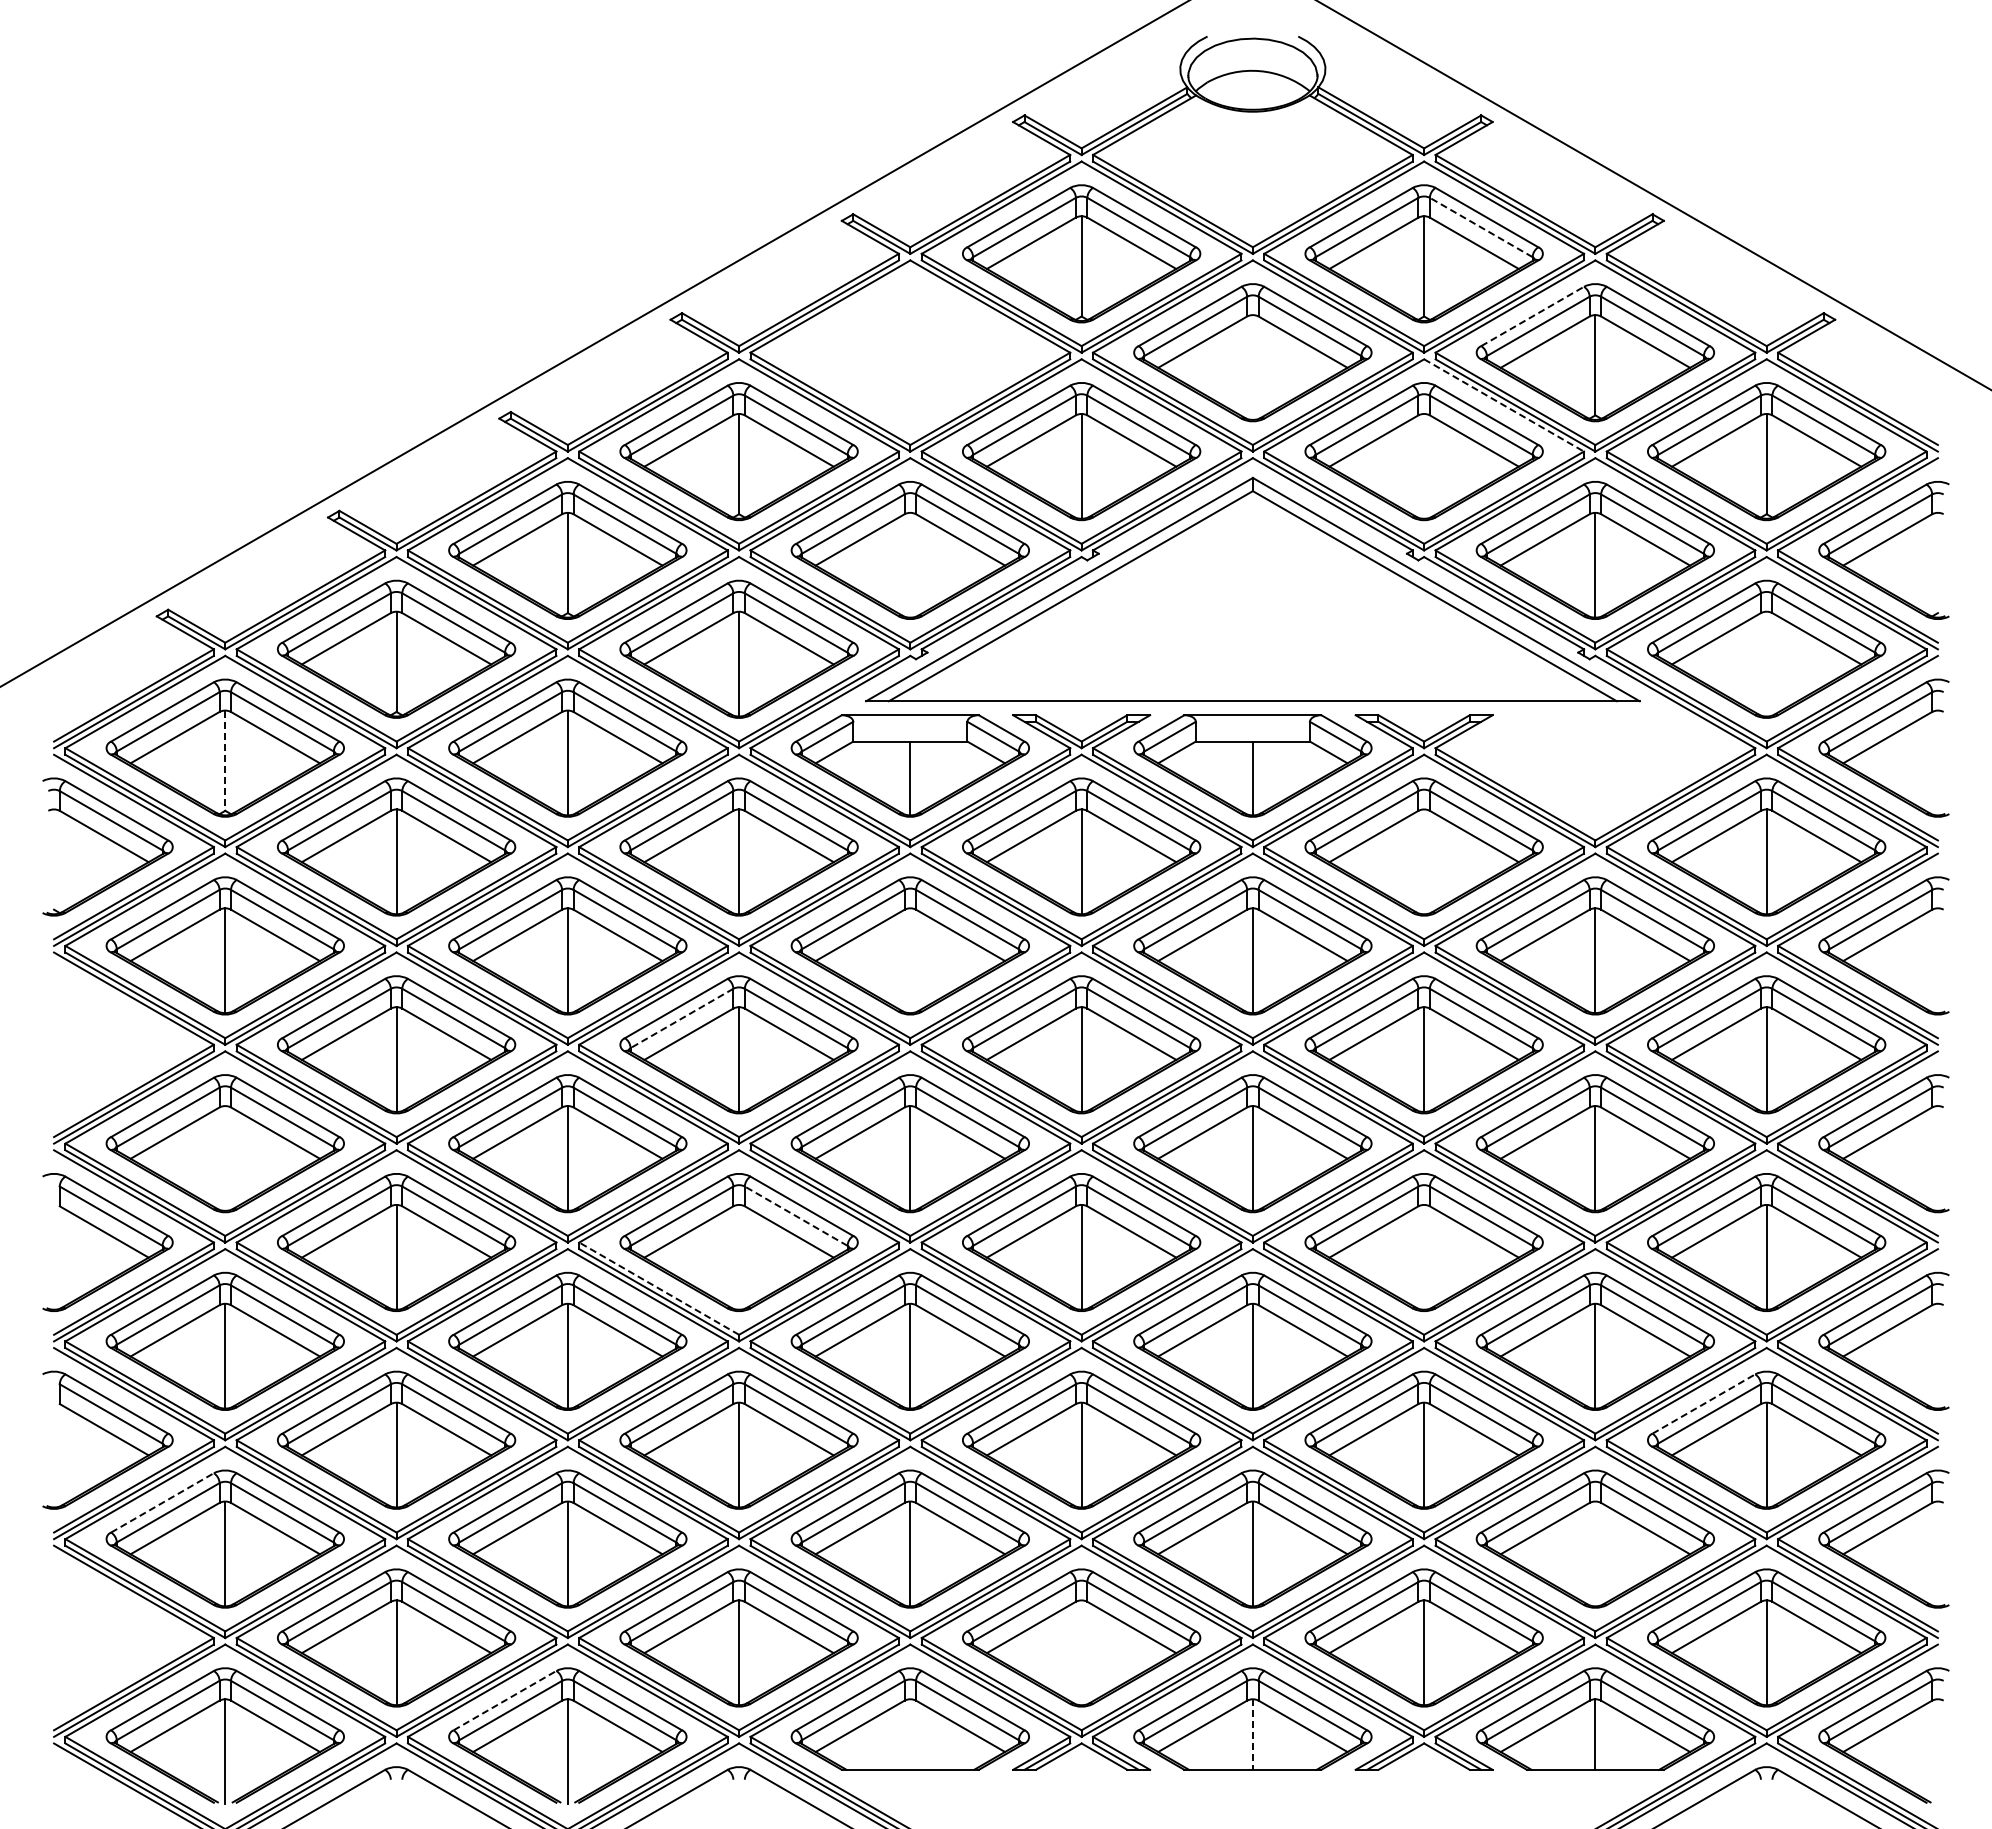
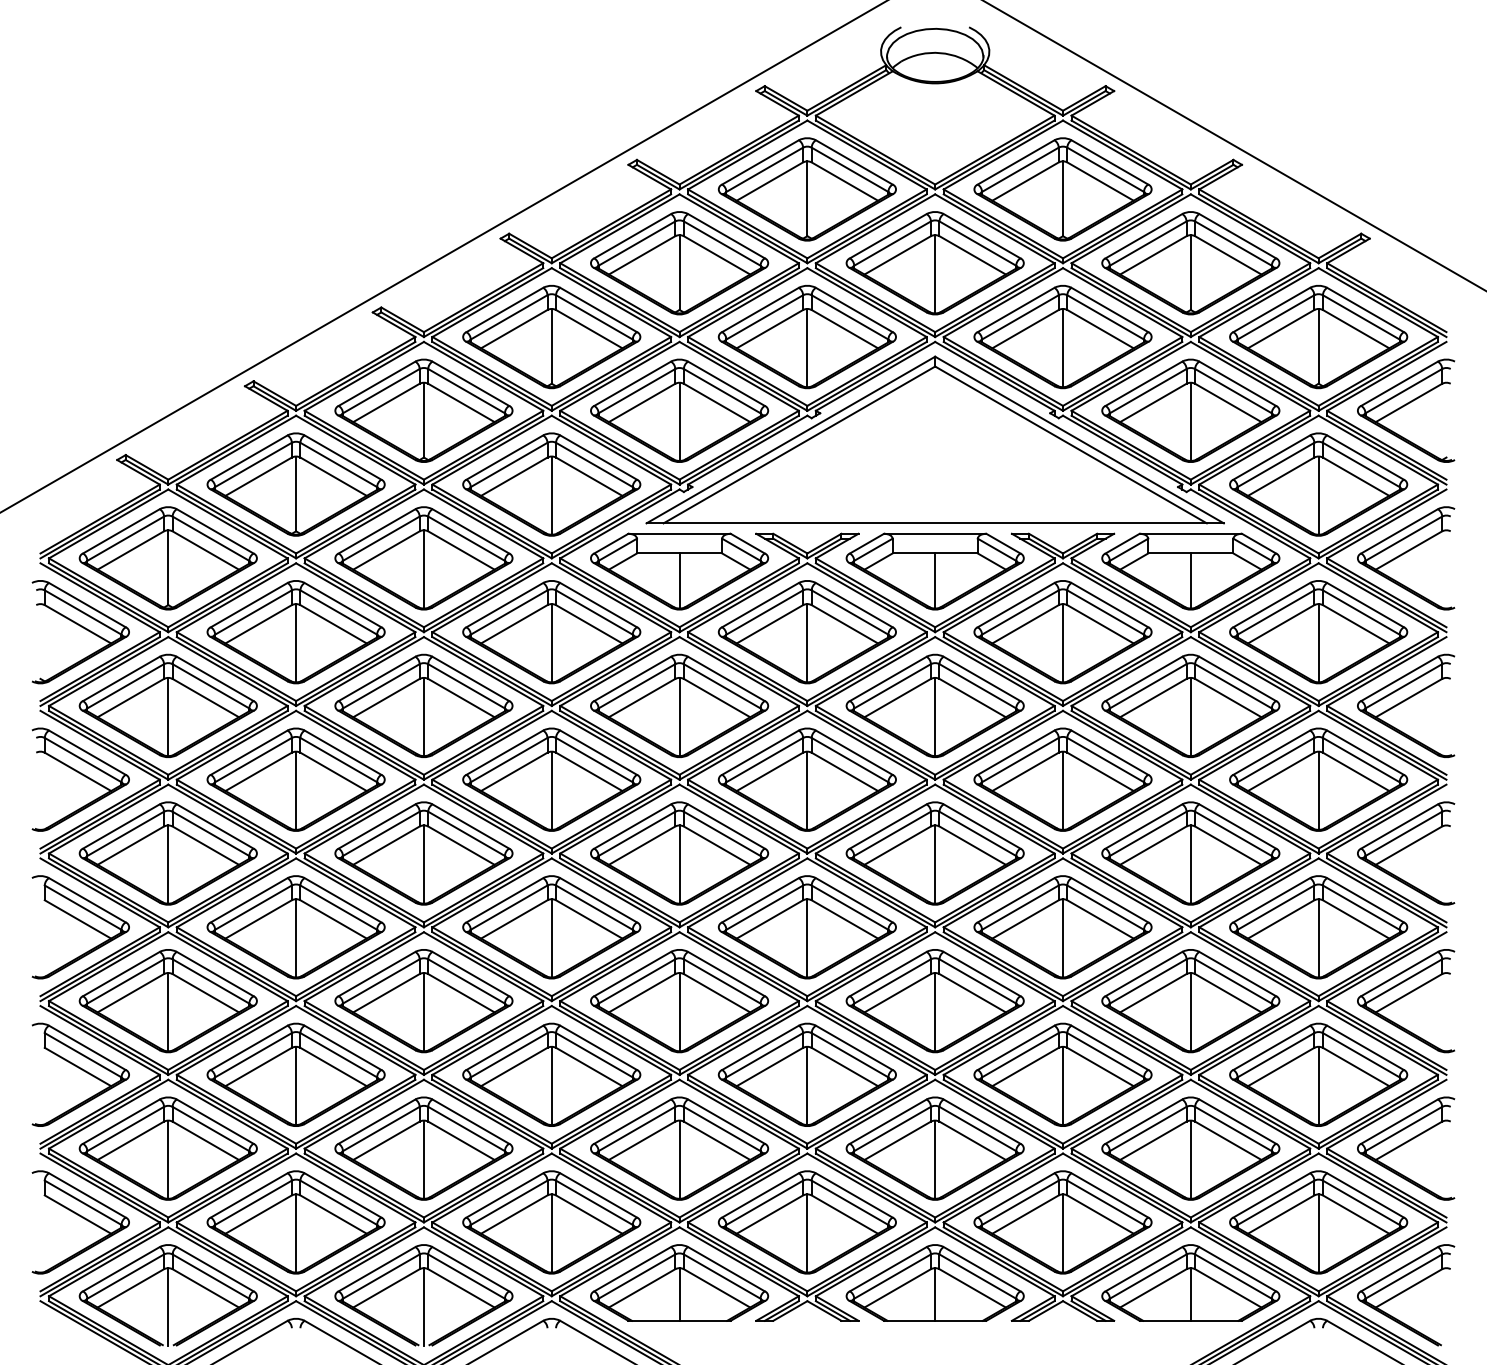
line: (1480, 227) -> (1105, 169), dashed -> solid
line: (1533, 316) -> (1144, 236), dashed -> solid
part: (909, 352) -> (678, 263), added
line: (1252, 367) -> (934, 274), added
line: (1504, 405) -> (1122, 302), dashed -> solid
line: (1424, 465) -> (1063, 347), added
line: (910, 564) -> (679, 421), added
line: (1766, 663) -> (1318, 495), added
line: (225, 761) -> (168, 568), dashed -> solid
part: (1594, 765) -> (1190, 571), added
line: (1424, 861) -> (1063, 642), added
line: (910, 960) -> (679, 716), added
line: (681, 1018) -> (508, 760), dashed -> solid
part: (109, 1038) -> (81, 775), added
line: (225, 1158) -> (168, 864), added
line: (795, 1215) -> (593, 907), dashed -> solid
line: (739, 1256) -> (552, 937), added
line: (1424, 1256) -> (1063, 937), added
line: (658, 1288) -> (491, 961), dashed -> solid
line: (1704, 1403) -> (1272, 1047), dashed -> solid
line: (162, 1502) -> (121, 1121), dashed -> solid
line: (1595, 1553) -> (1190, 1159), added
part: (107, 1637) -> (80, 1222), added
line: (1081, 1652) -> (807, 1233), added
line: (505, 1700) -> (377, 1269), dashed -> solid
line: (910, 1734) -> (679, 1294), added
line: (1252, 1735) -> (934, 1295), dashed -> solid

